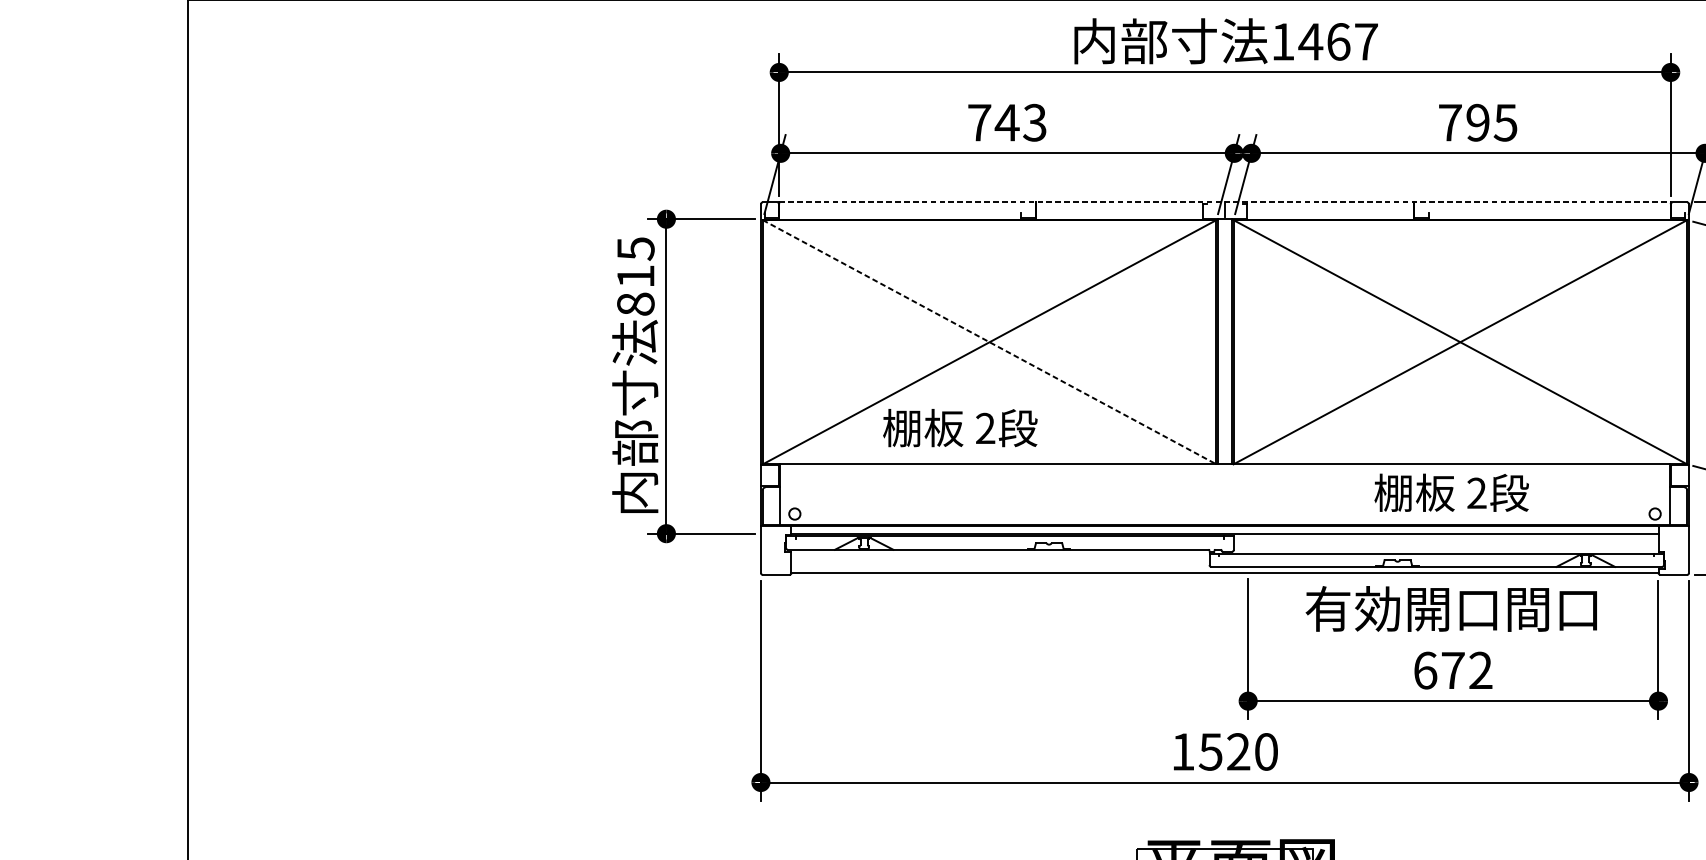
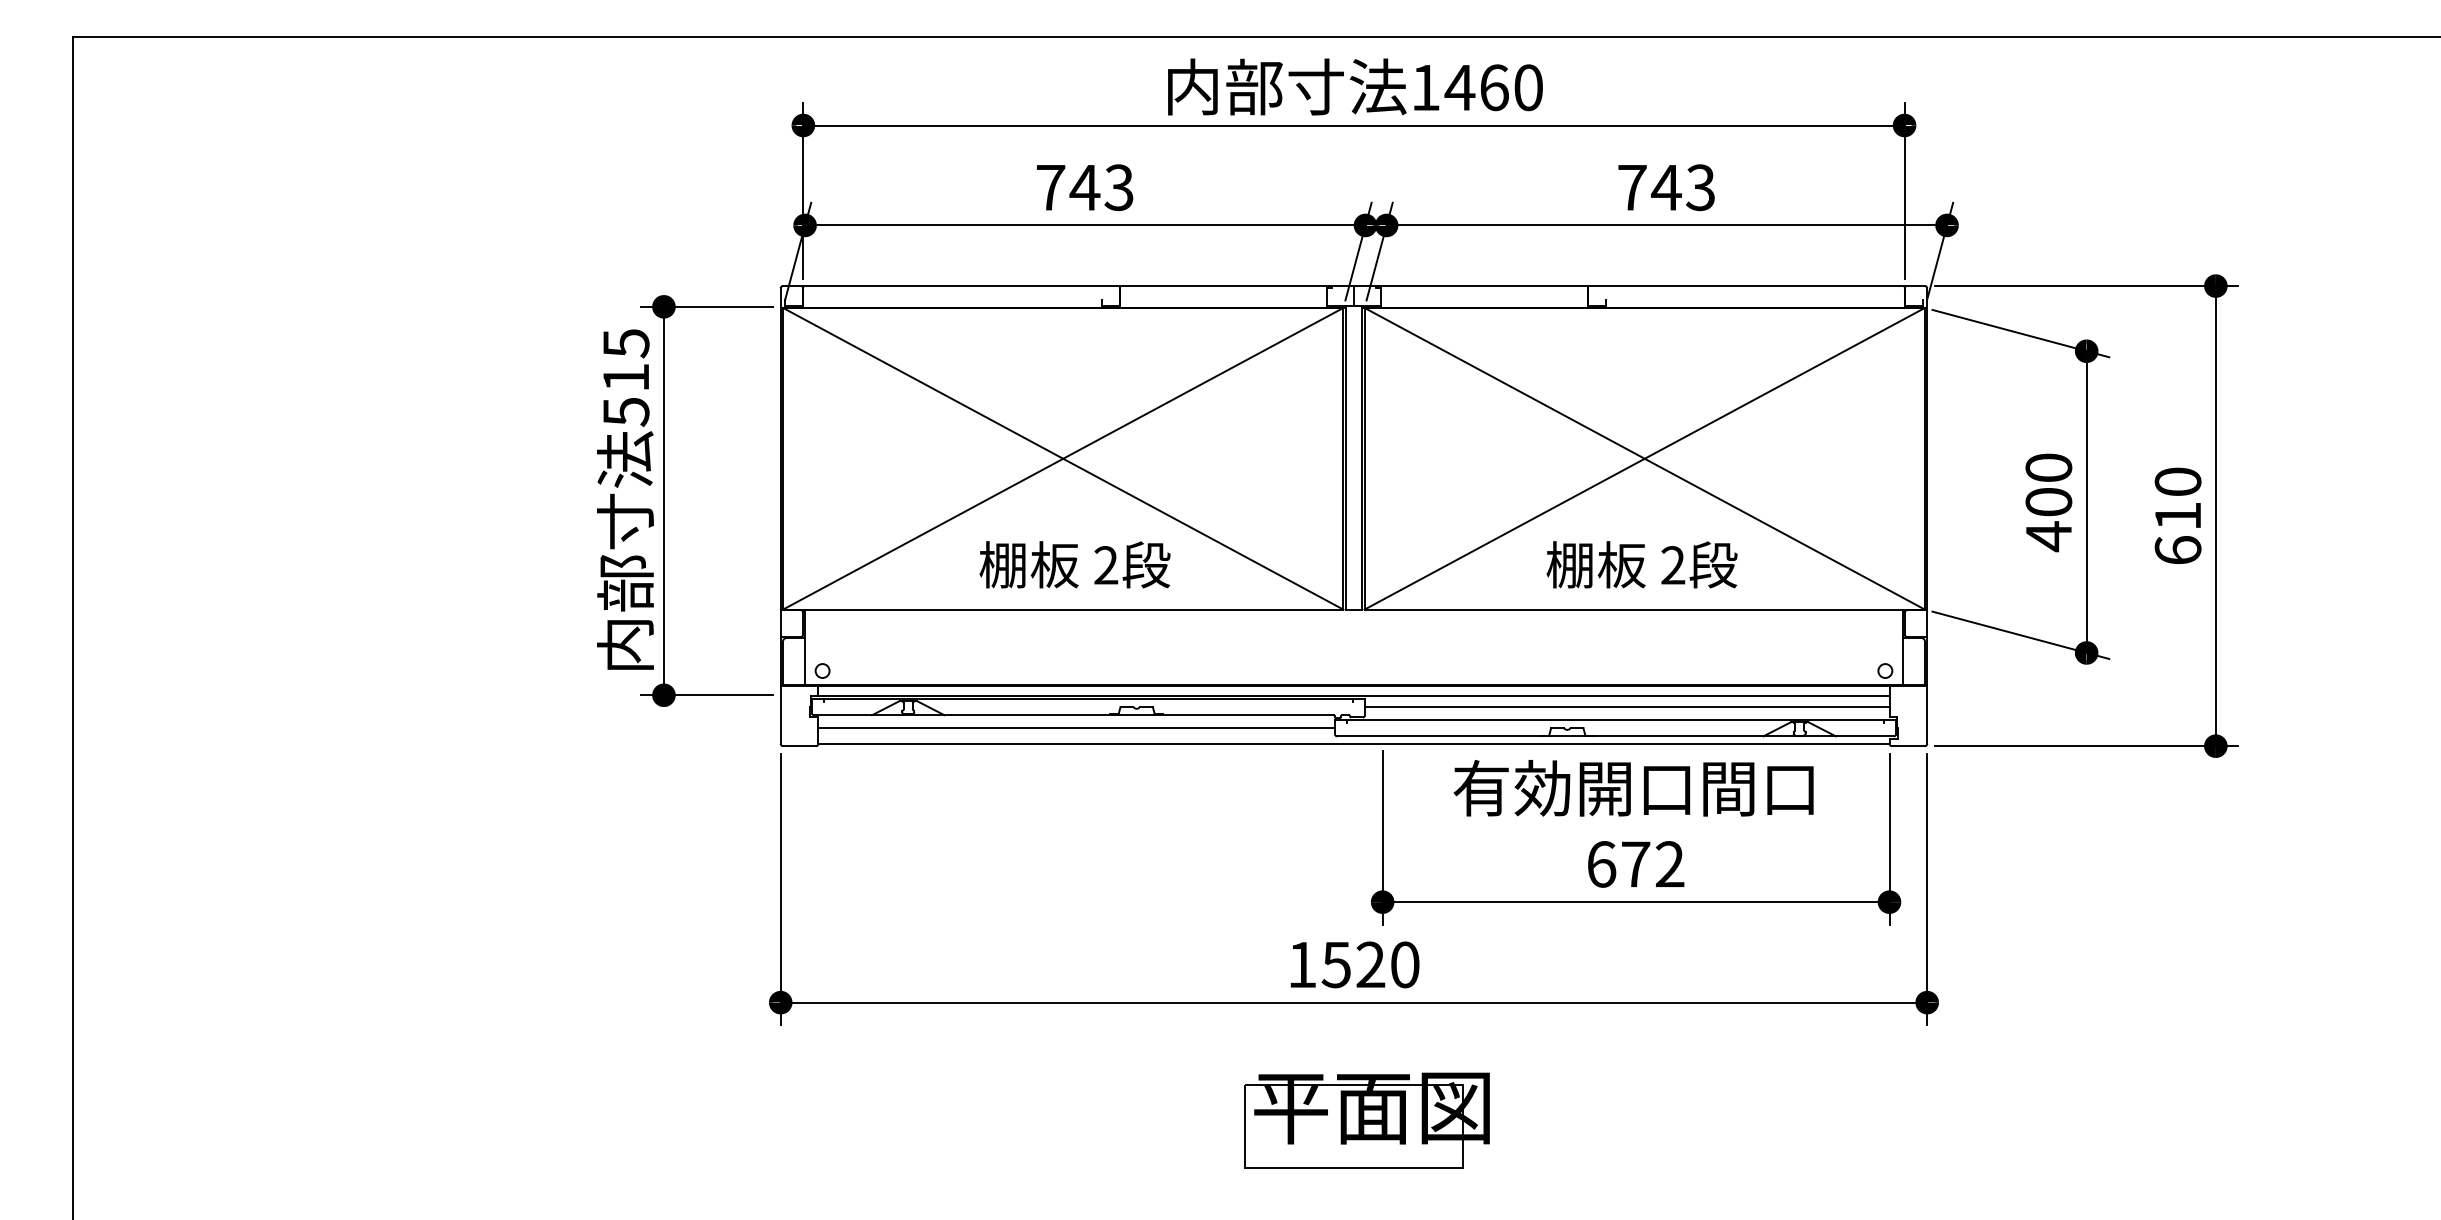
text: (1366, 41) -> (1528, 87), 1467 -> 1460
text: (1490, 122) -> (1682, 187), 795 -> 743
line: (1224, 202) -> (1353, 286), dashed -> solid
text: (636, 304) -> (626, 412), 815 -> 515
line: (989, 342) -> (1063, 459), dashed -> solid
text: (959, 427) -> (1074, 564), moved
text: (1451, 492) -> (1641, 564), moved
line: (1446, 542) -> (1627, 706), added
line: (1000, 559) -> (1076, 727), added

